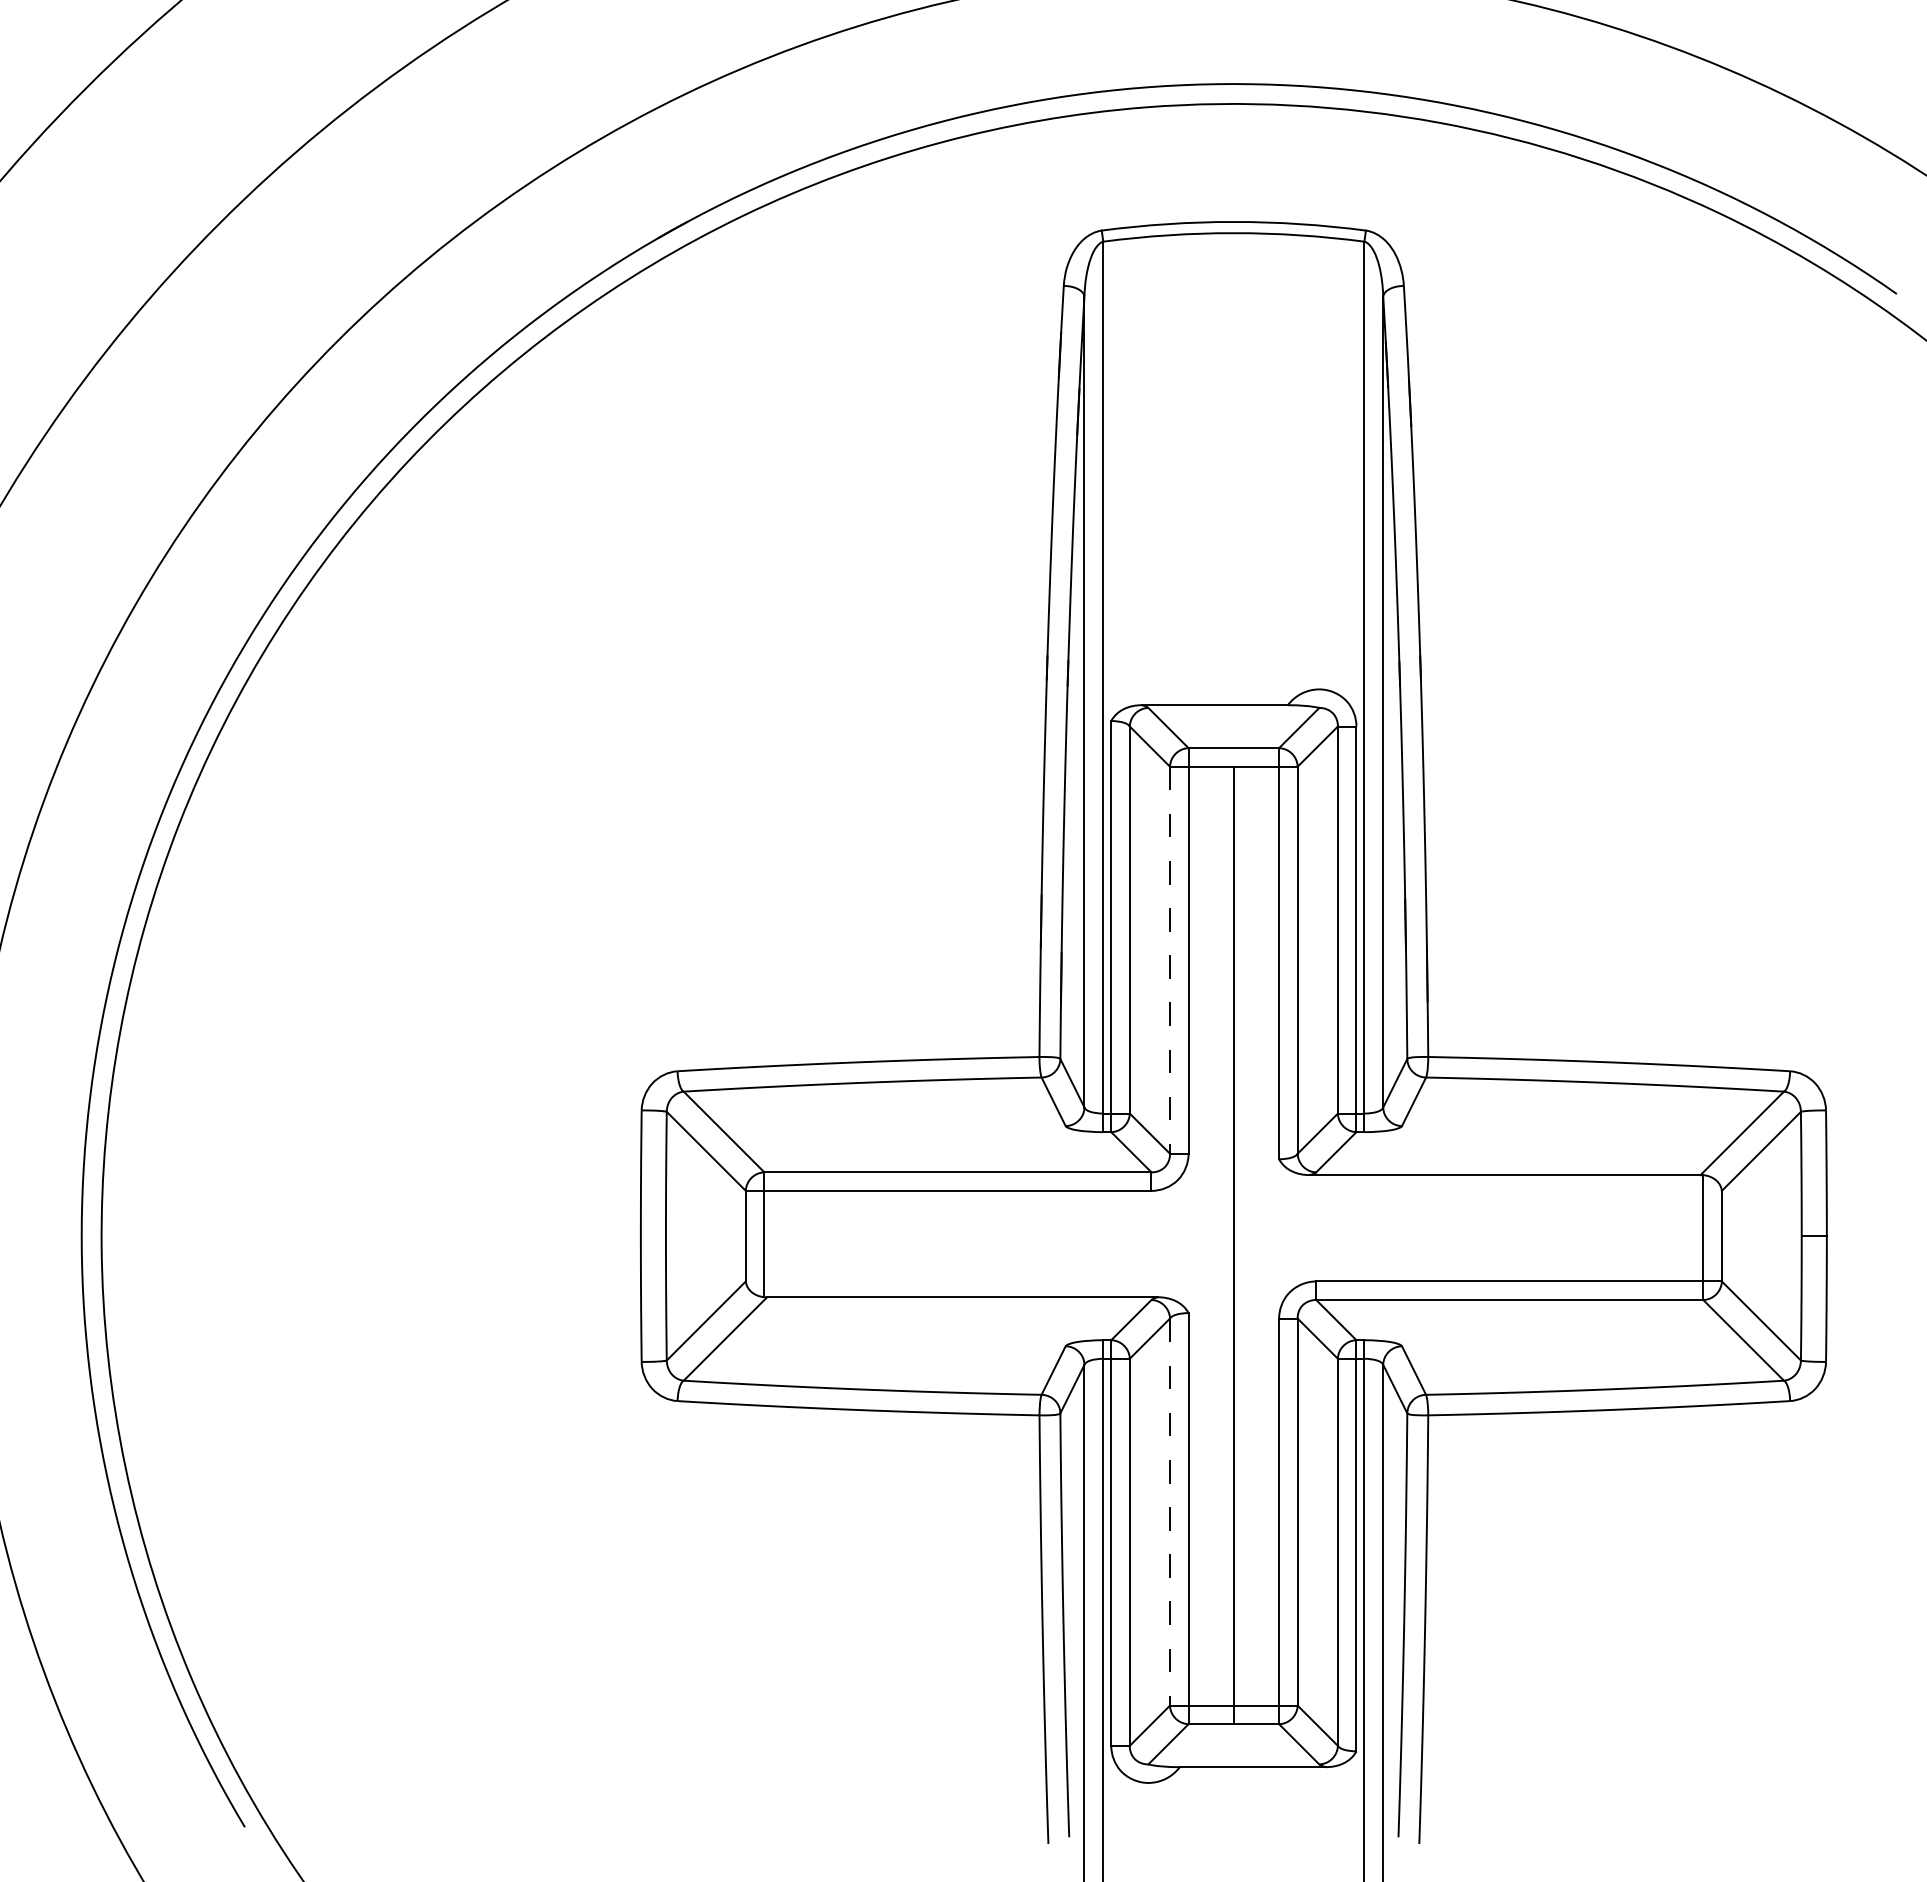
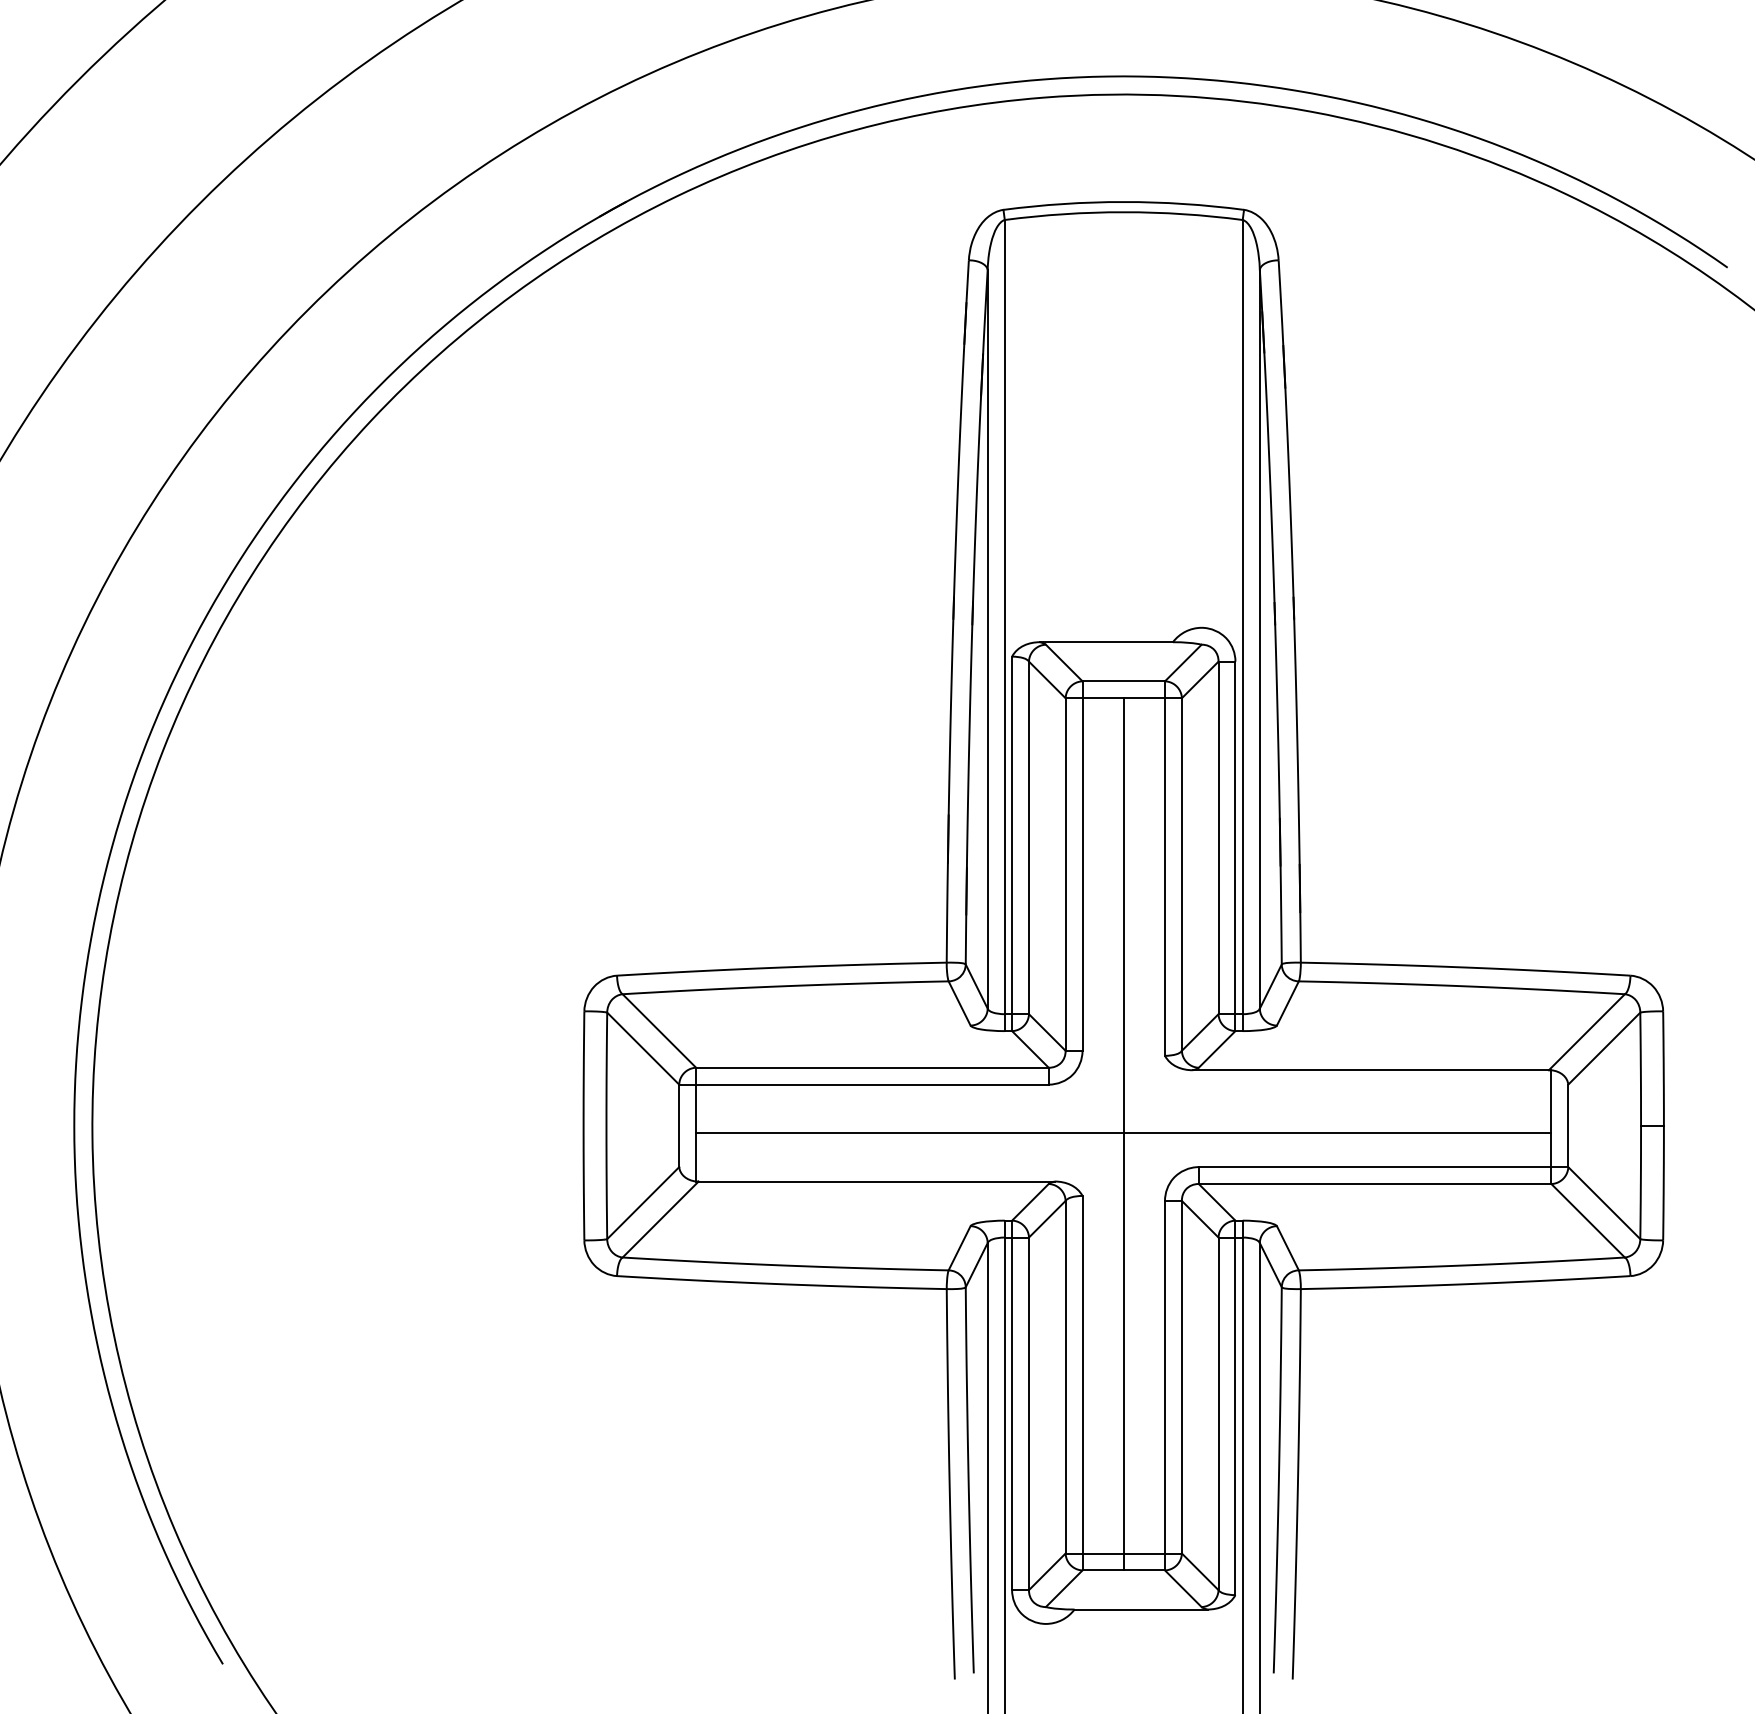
line: (1170, 960) -> (1066, 874), dashed -> solid
line: (1233, 1244) -> (1123, 1133), added
line: (1170, 1512) -> (1066, 1377), dashed -> solid

